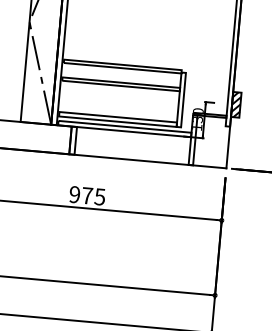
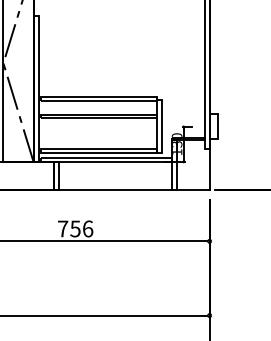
hatch: (236, 104) -> (213, 126), removed
text: (87, 195) -> (75, 228), 975 -> 756

